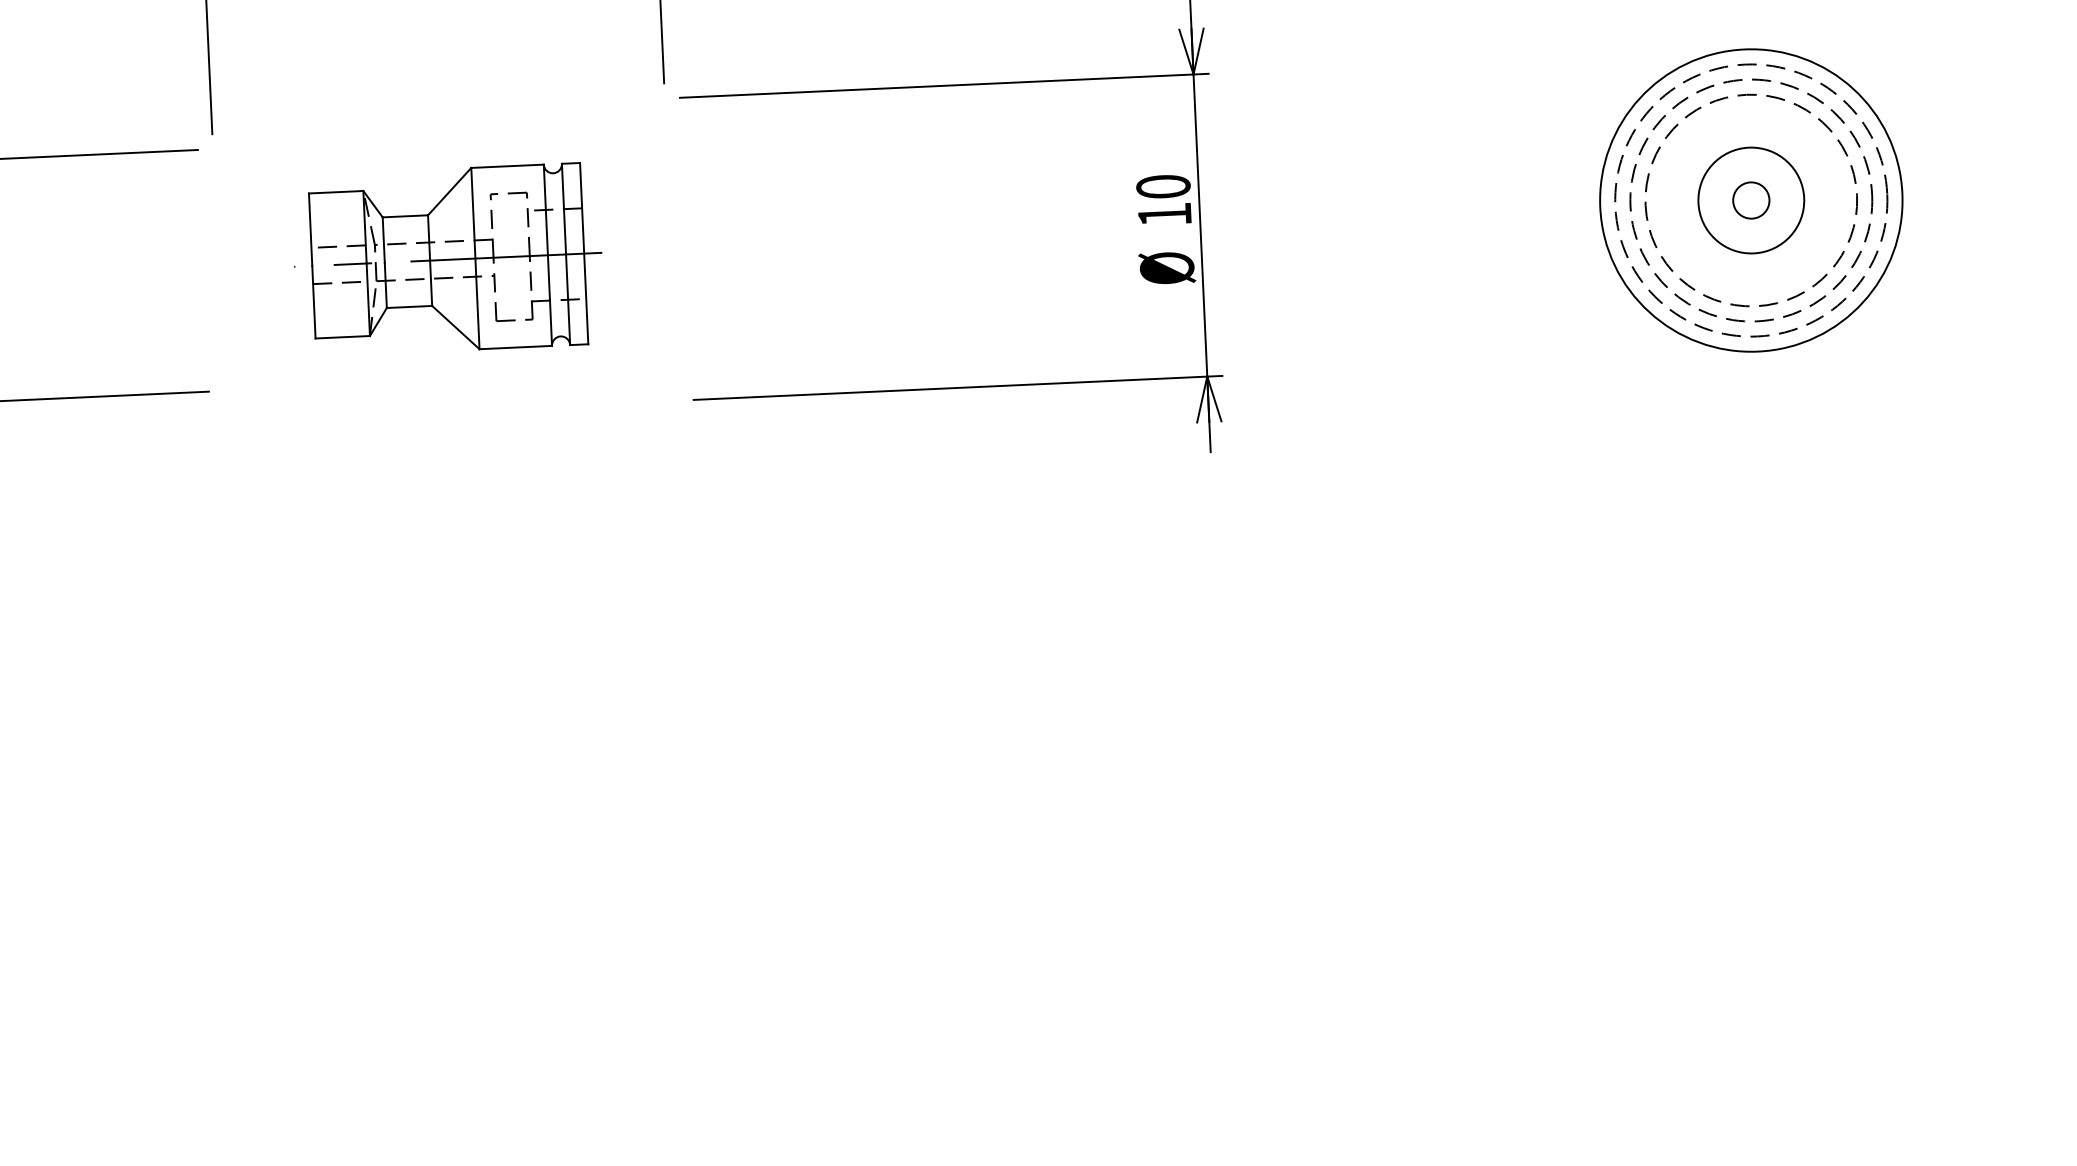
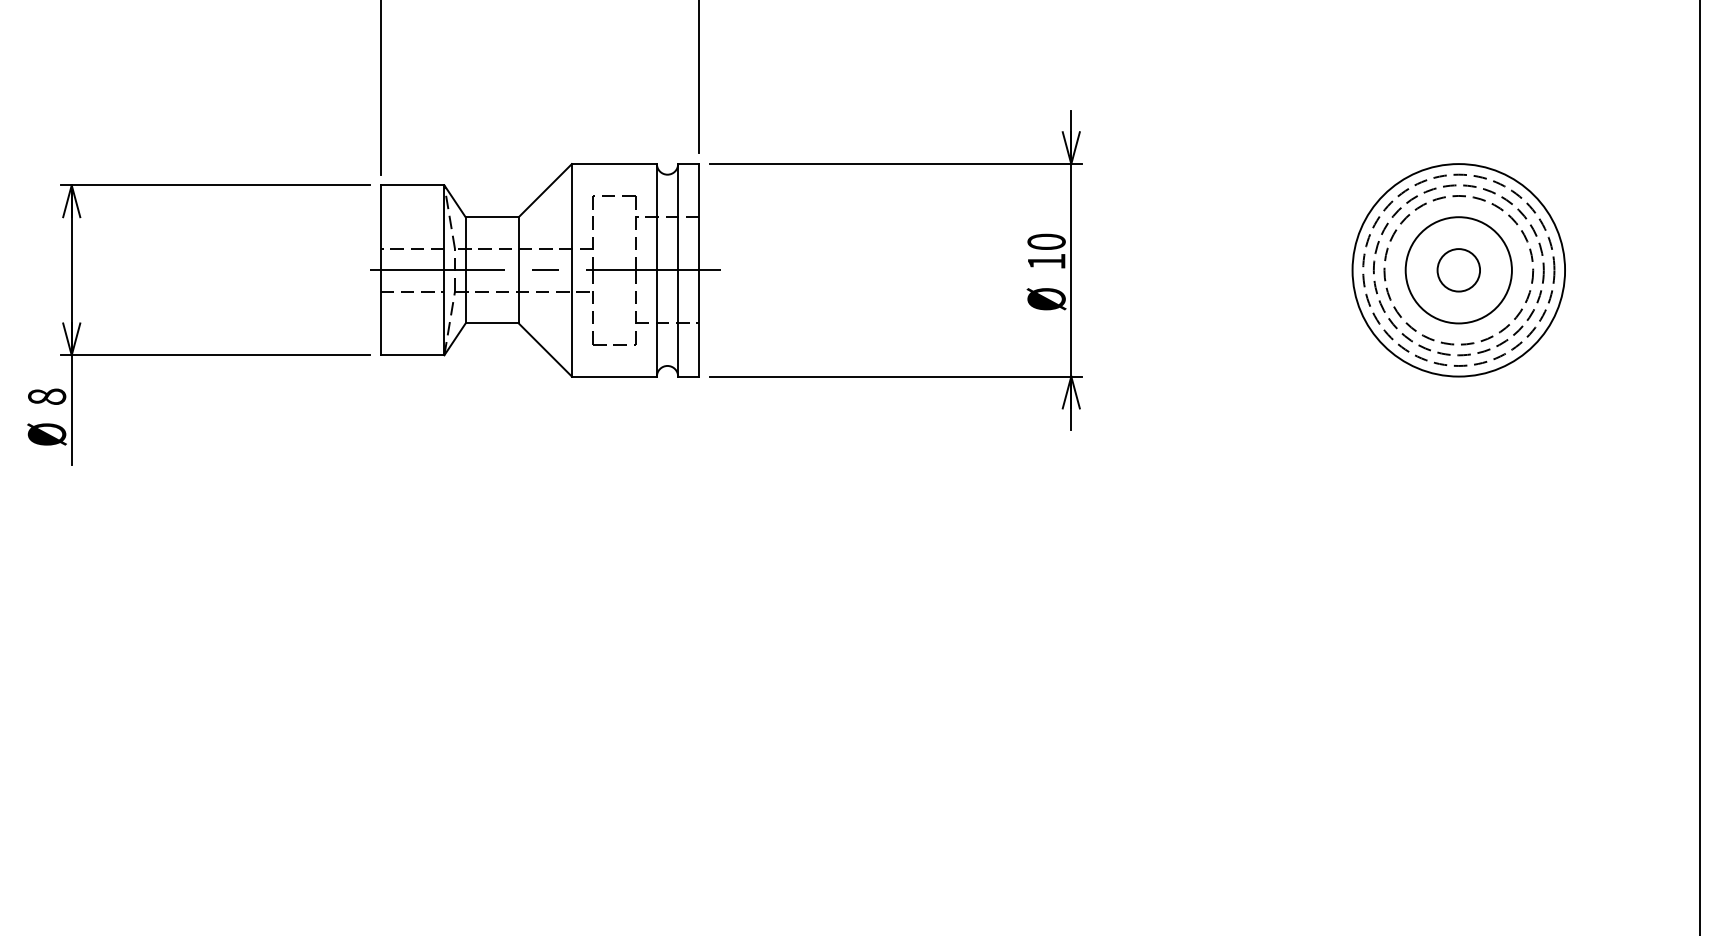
circle: (1750, 200) -> (1458, 270), size x1.43
circle: (1750, 200) -> (1458, 270), size x1.67
part: (452, 259) -> (545, 270), size x1.67

